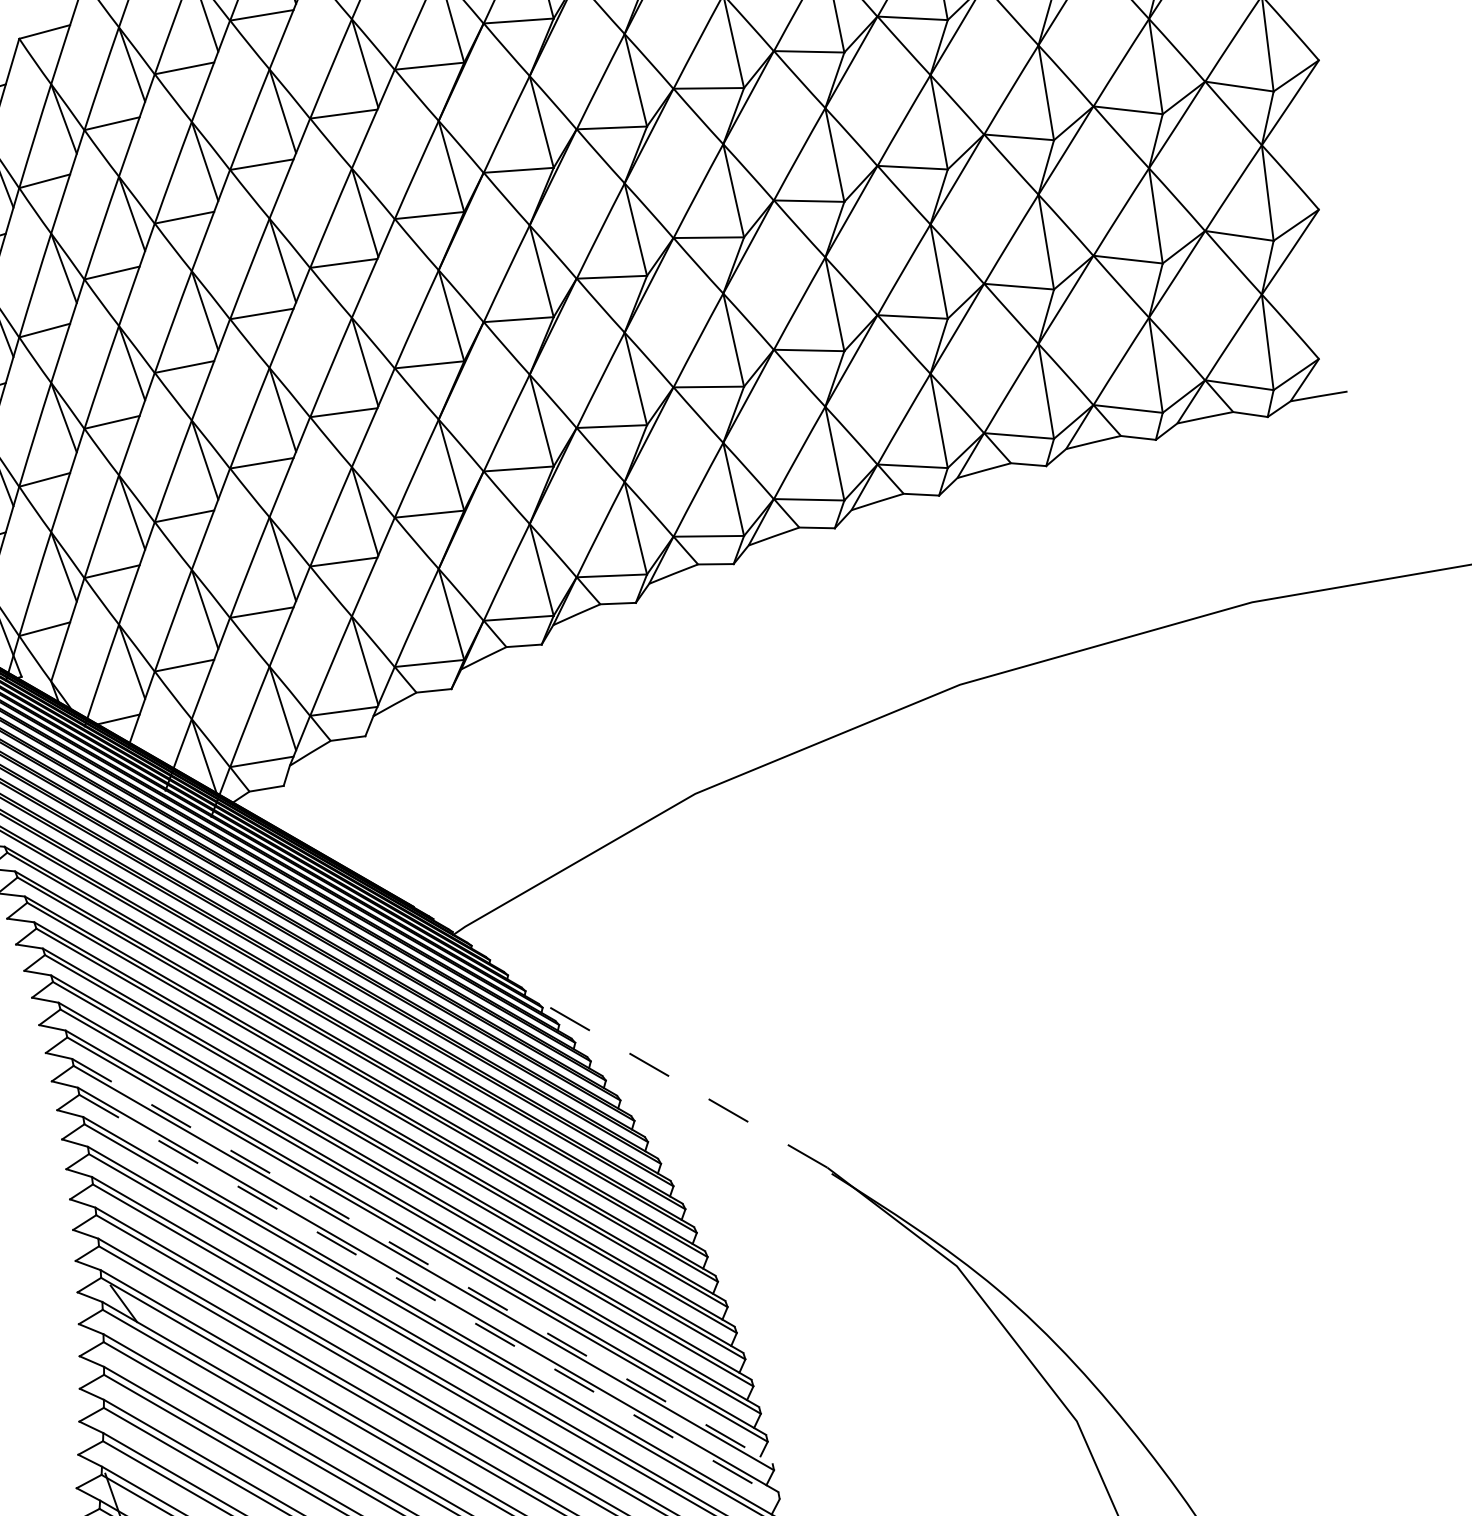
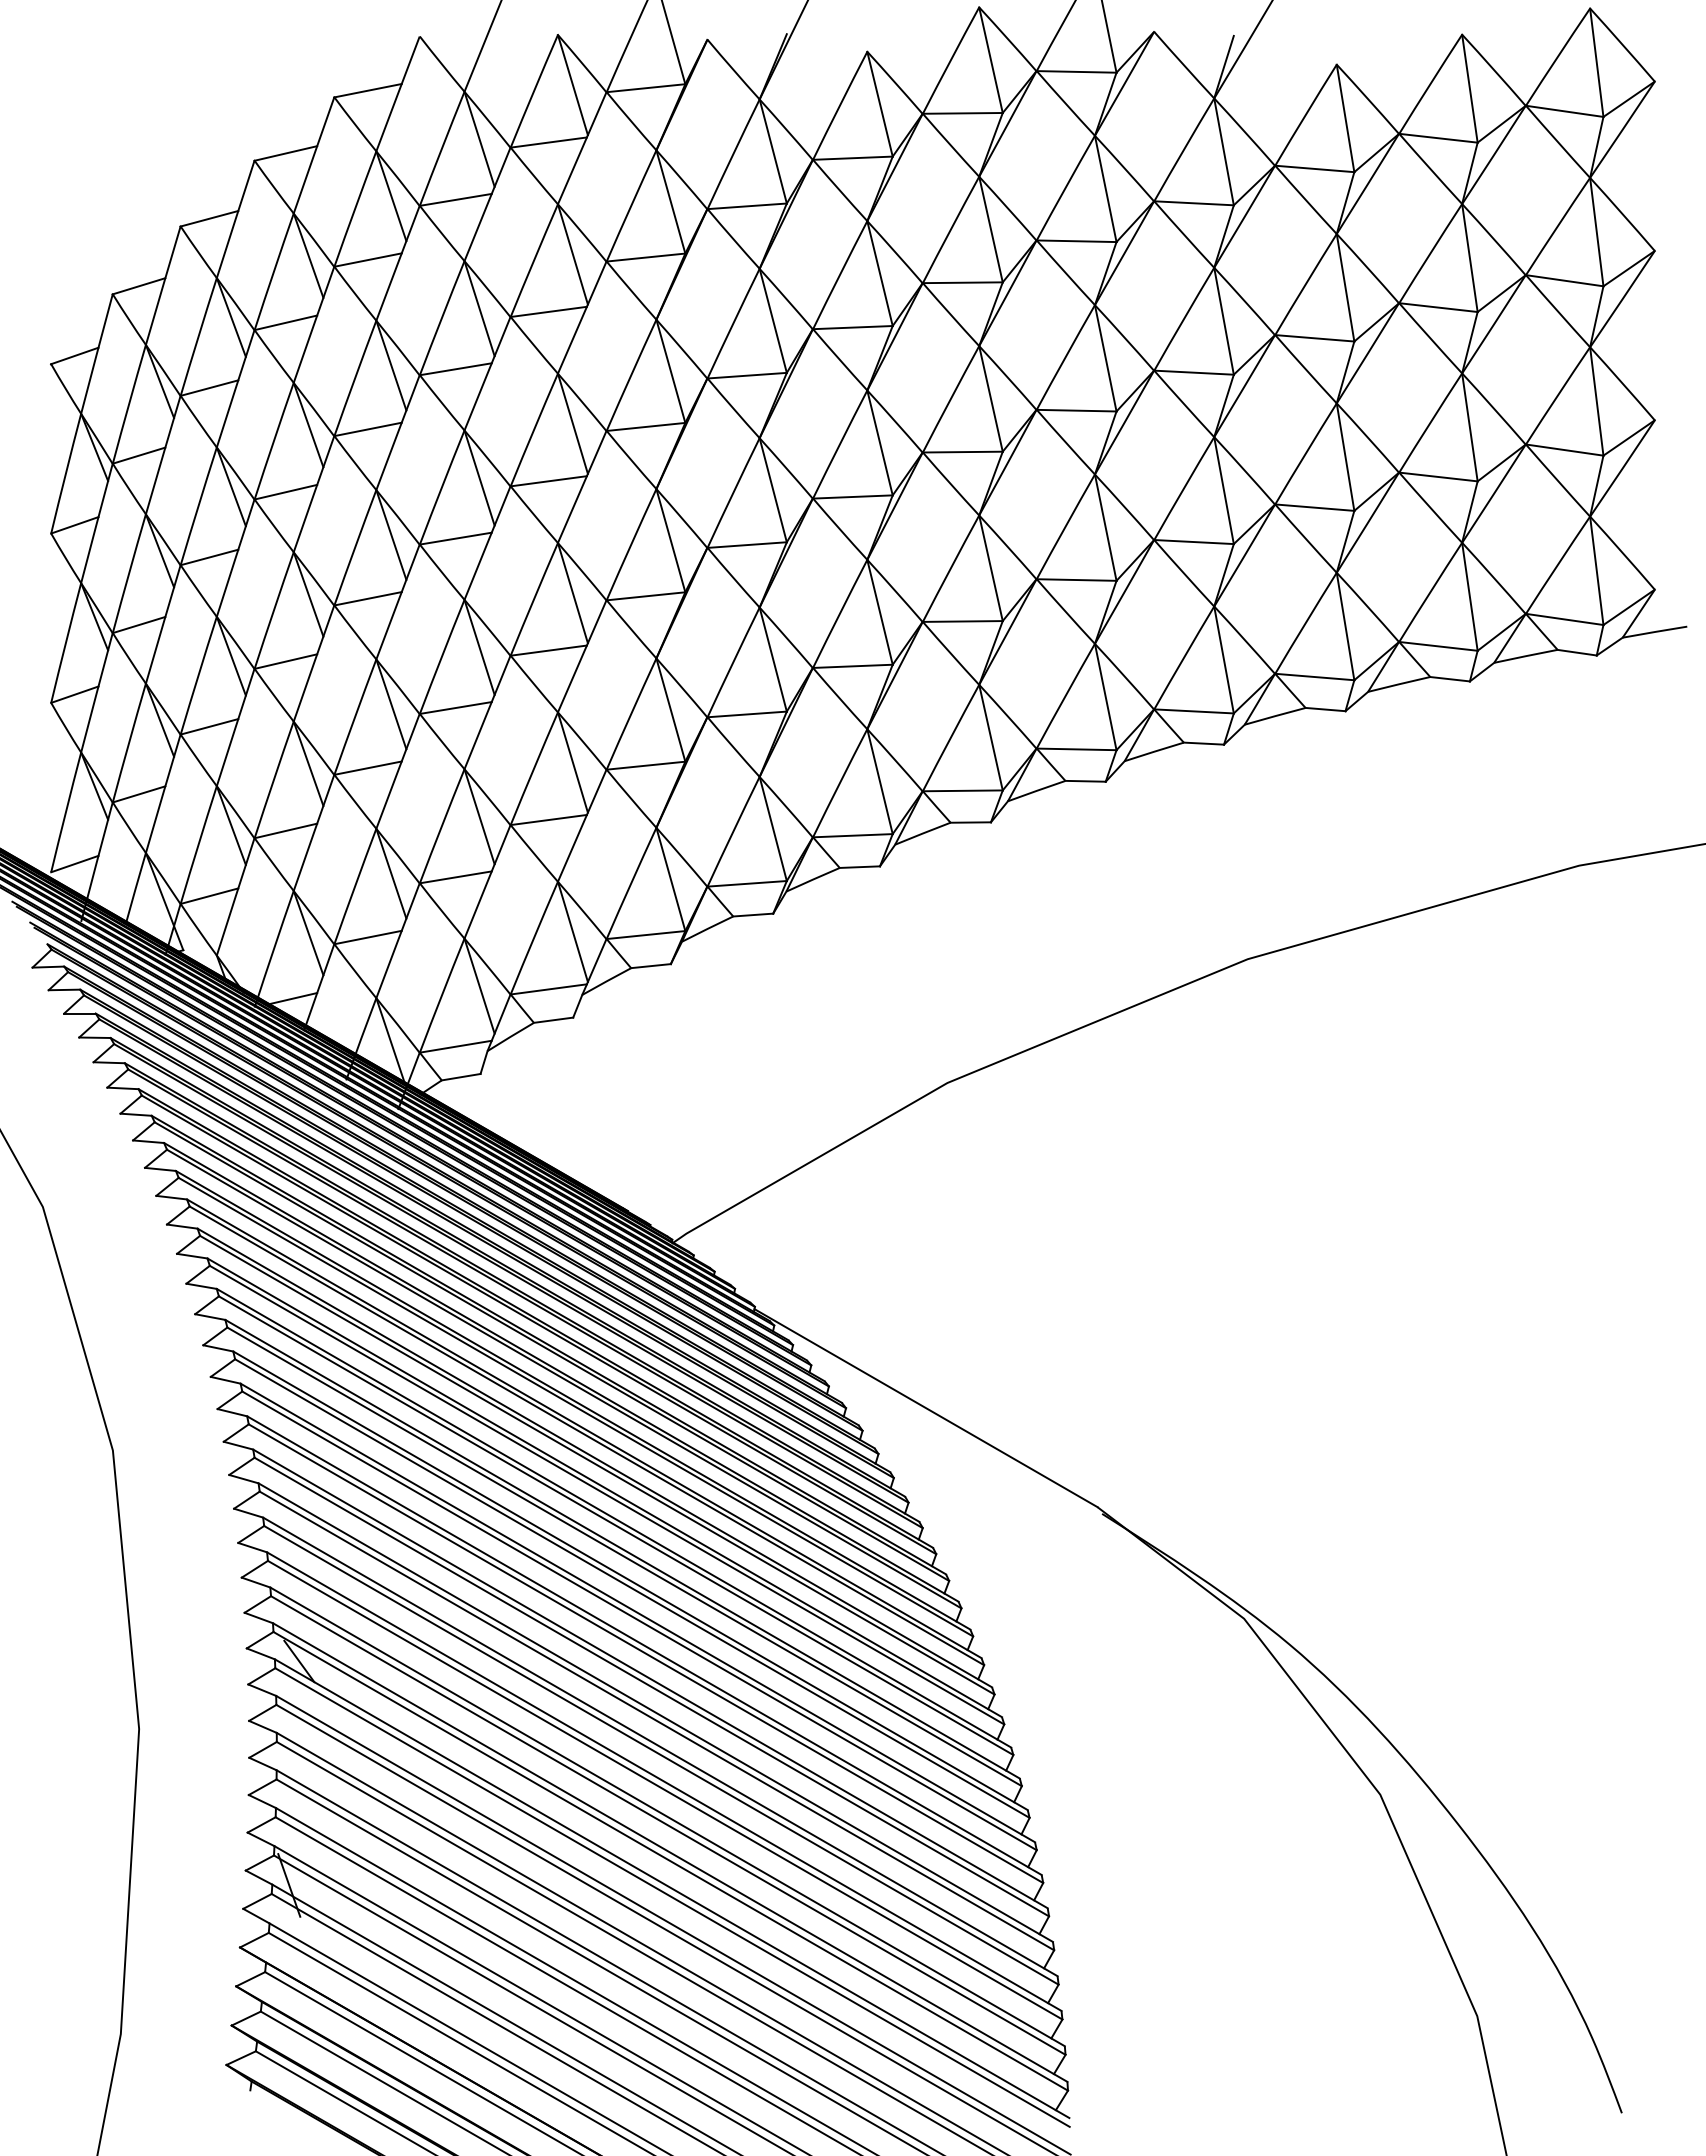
line: (675, 1080) -> (925, 1408), dashed -> solid
line: (422, 1260) -> (637, 1612), dashed -> solid
line: (429, 1296) -> (645, 1653), dashed -> solid

